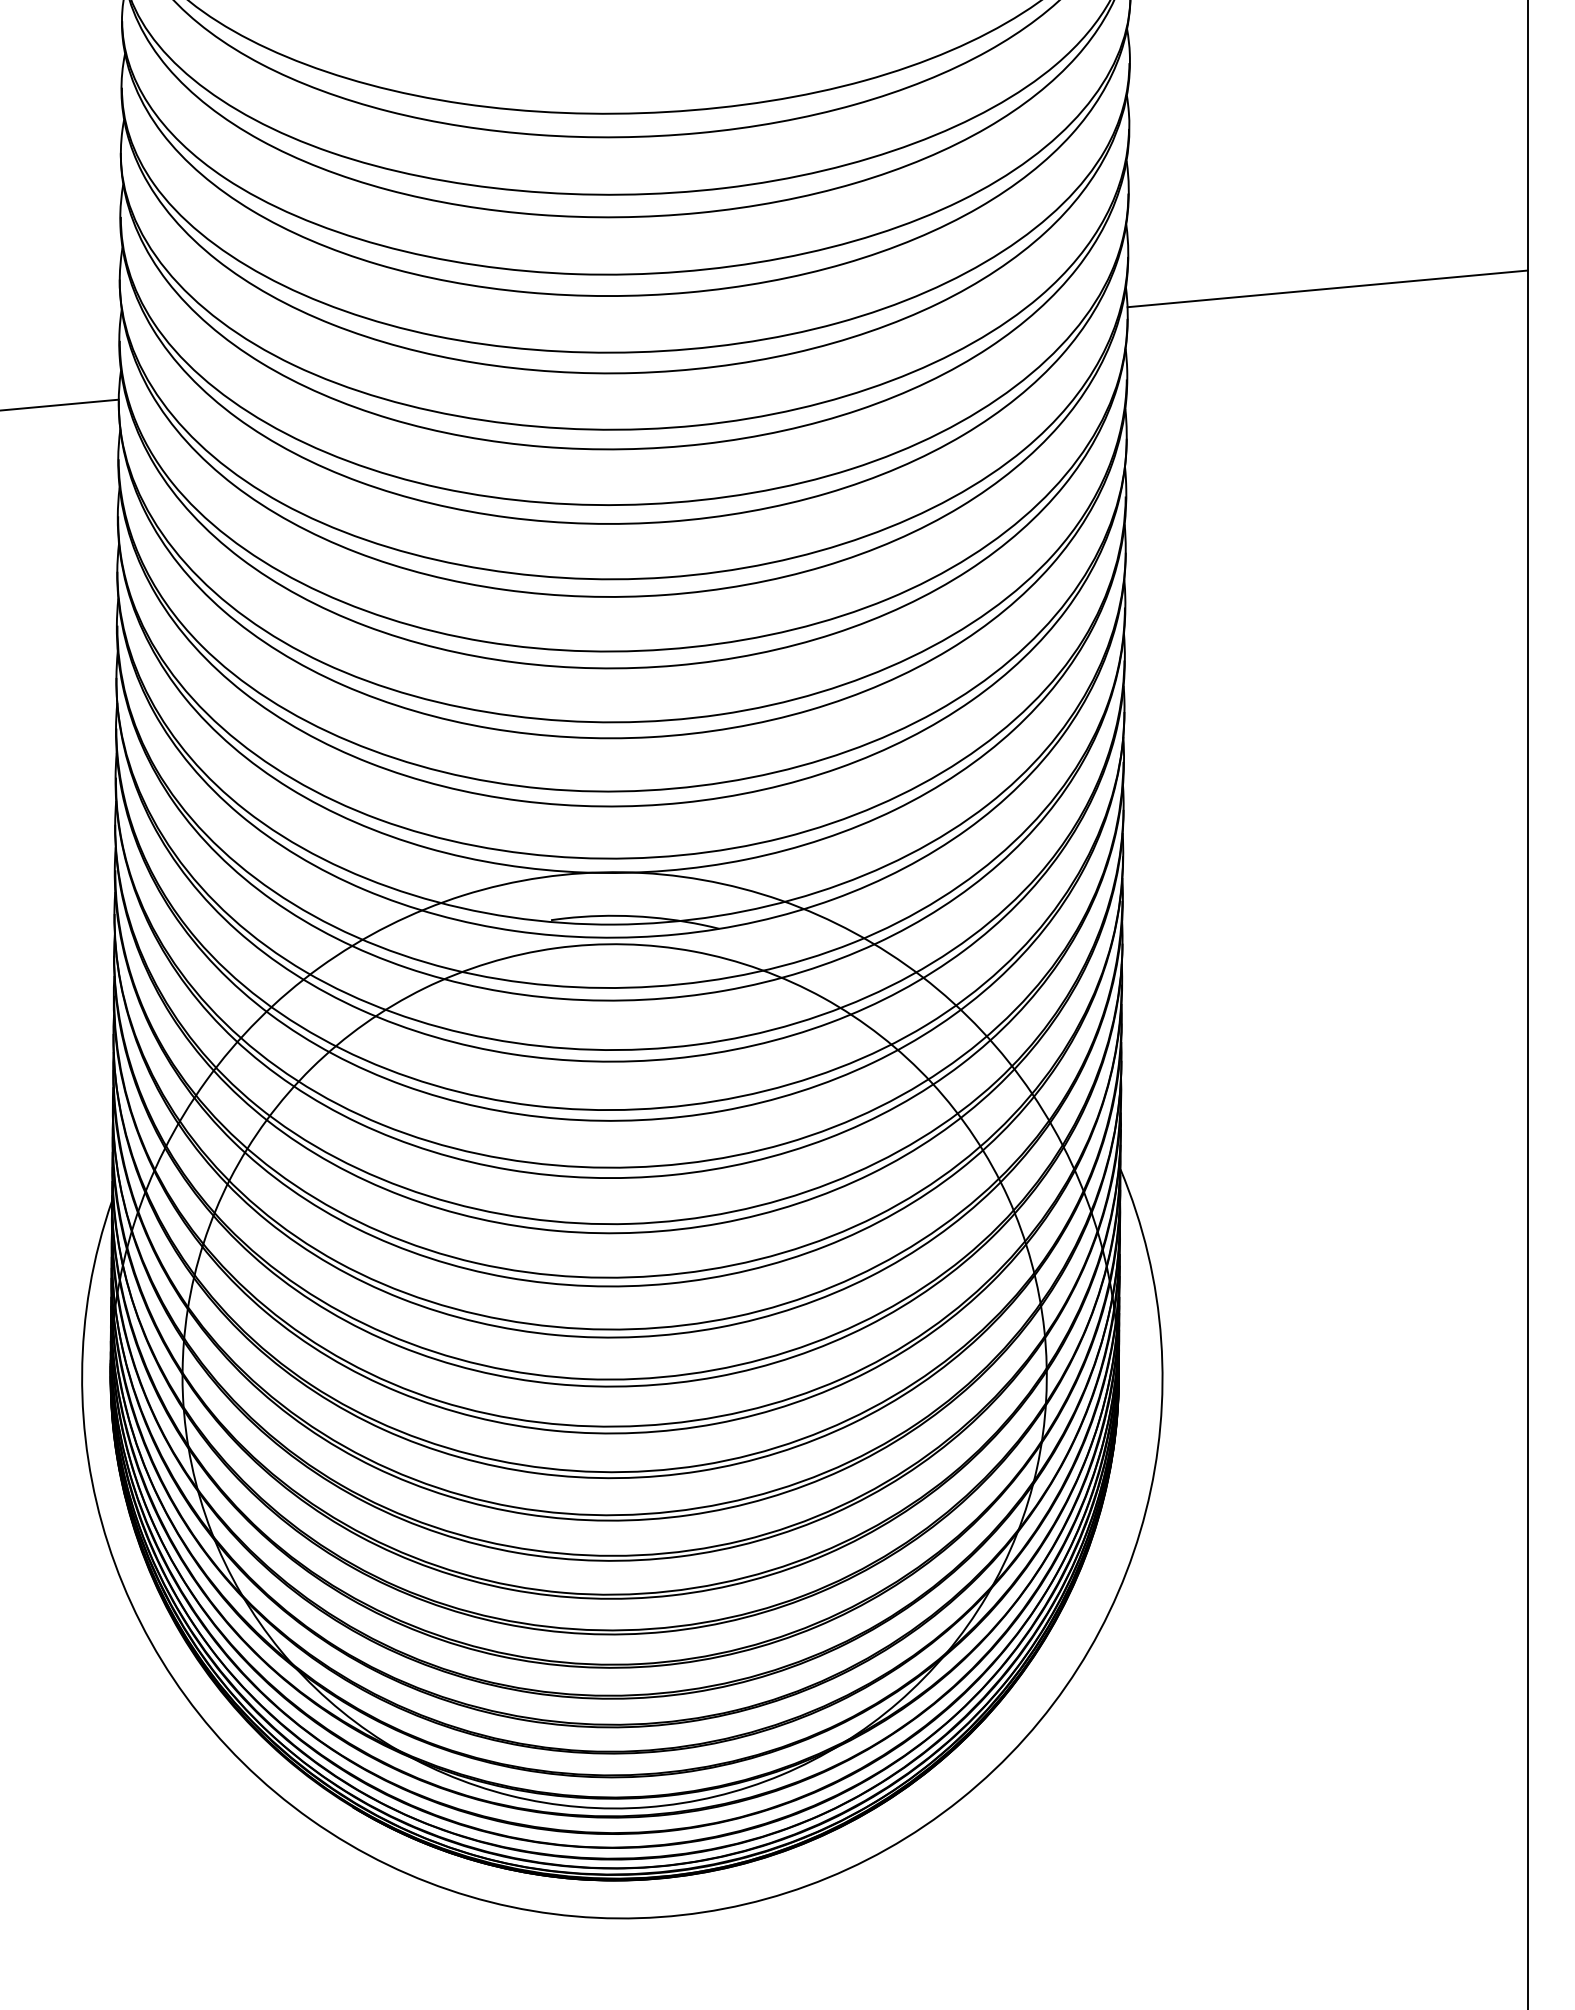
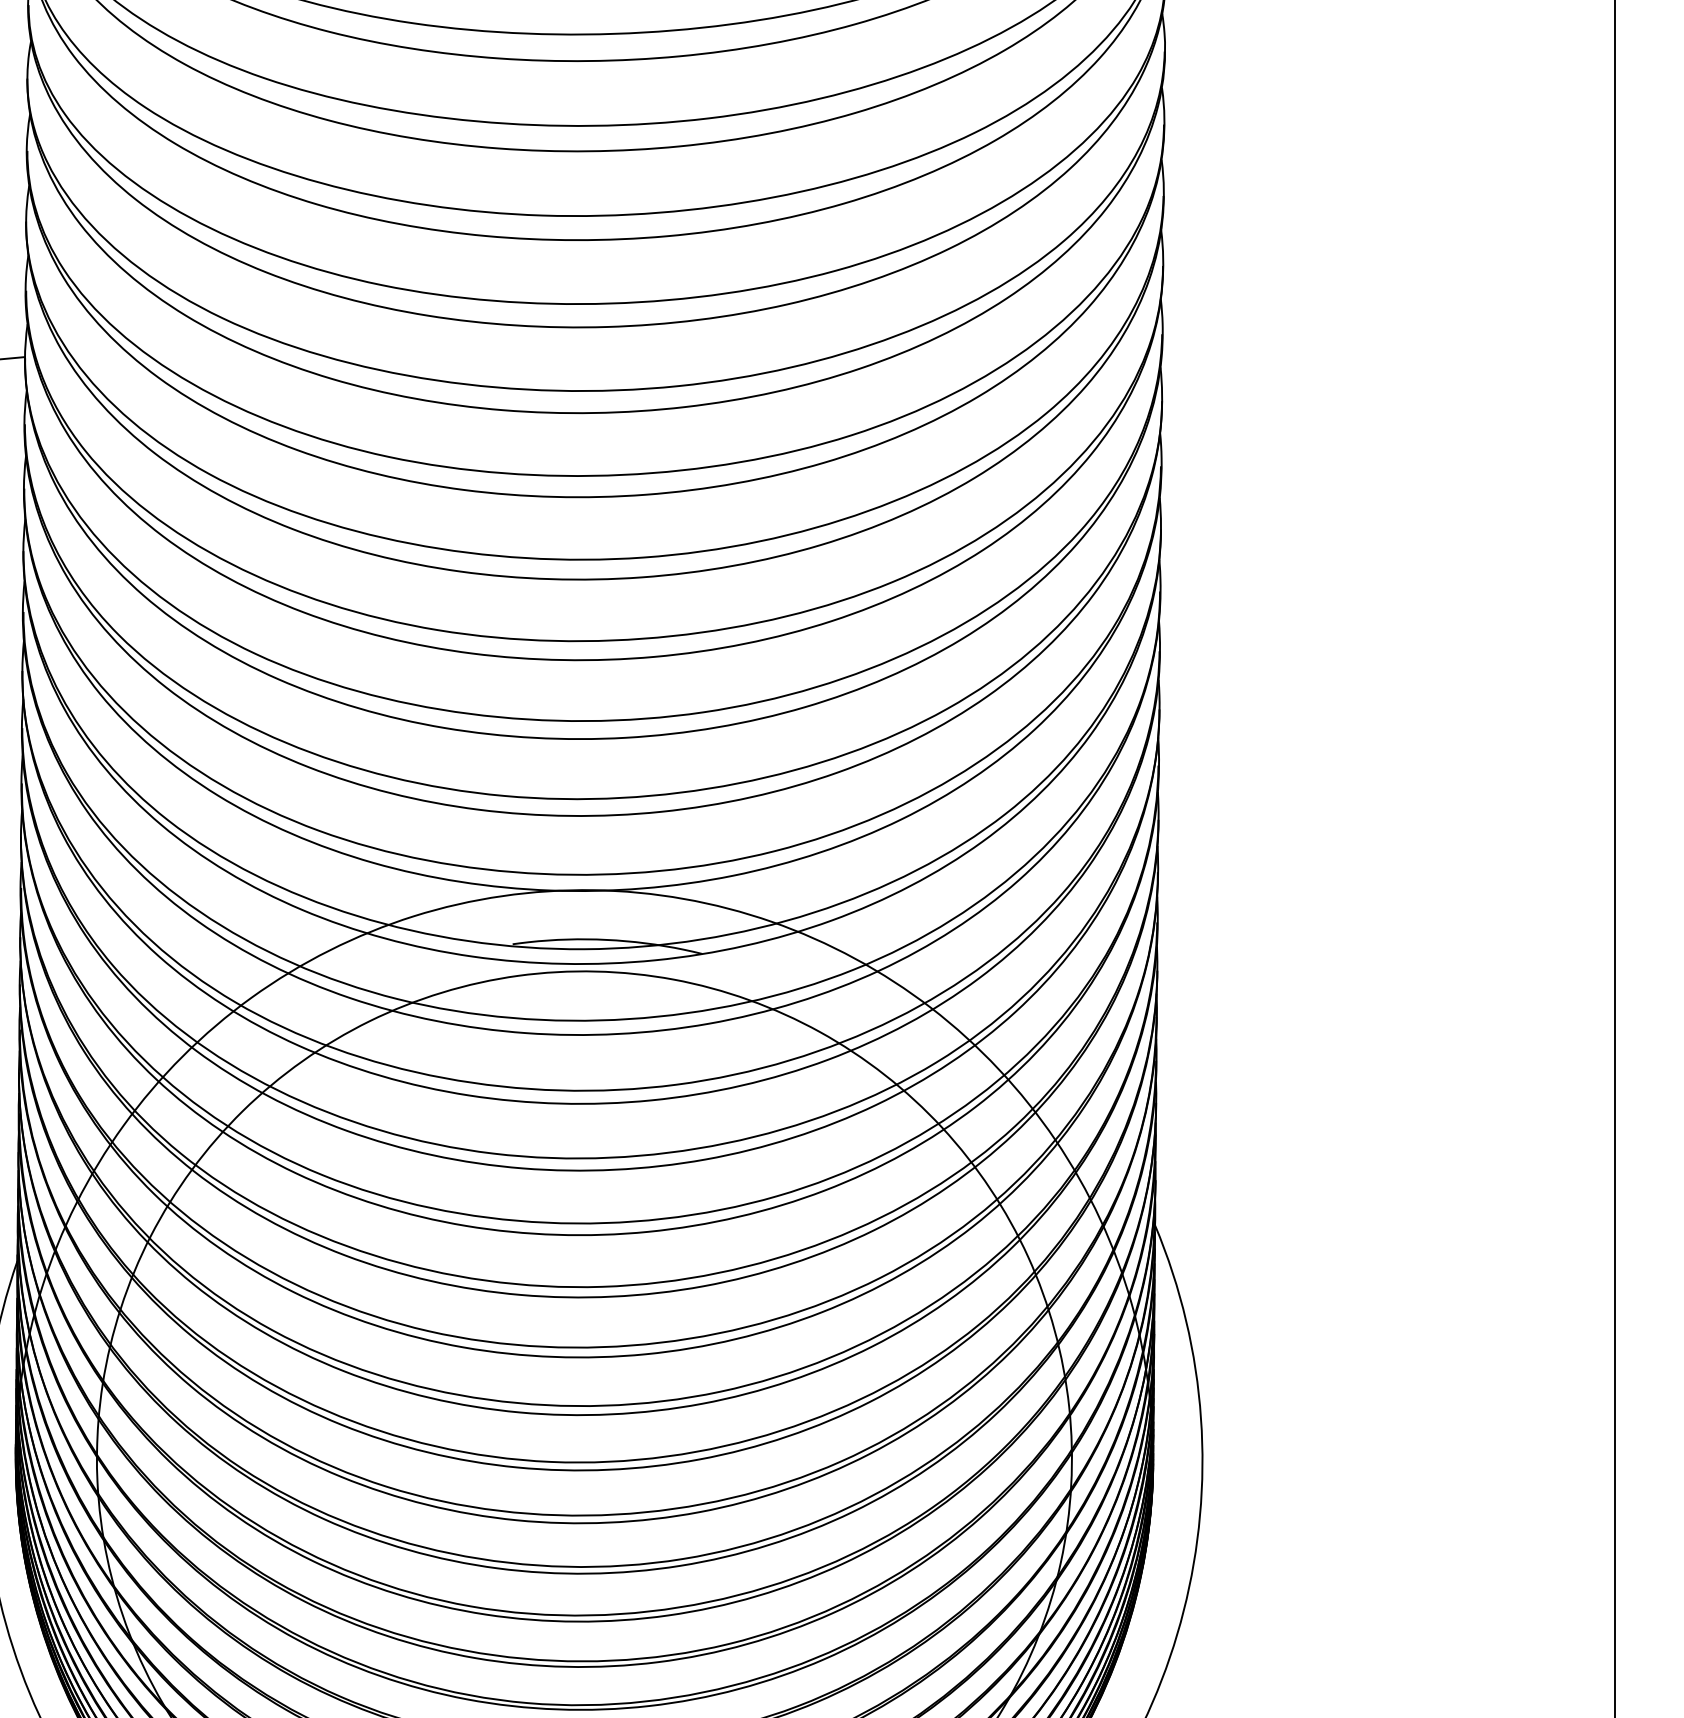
line: (1327, 288) -> (1388, 231), removed

